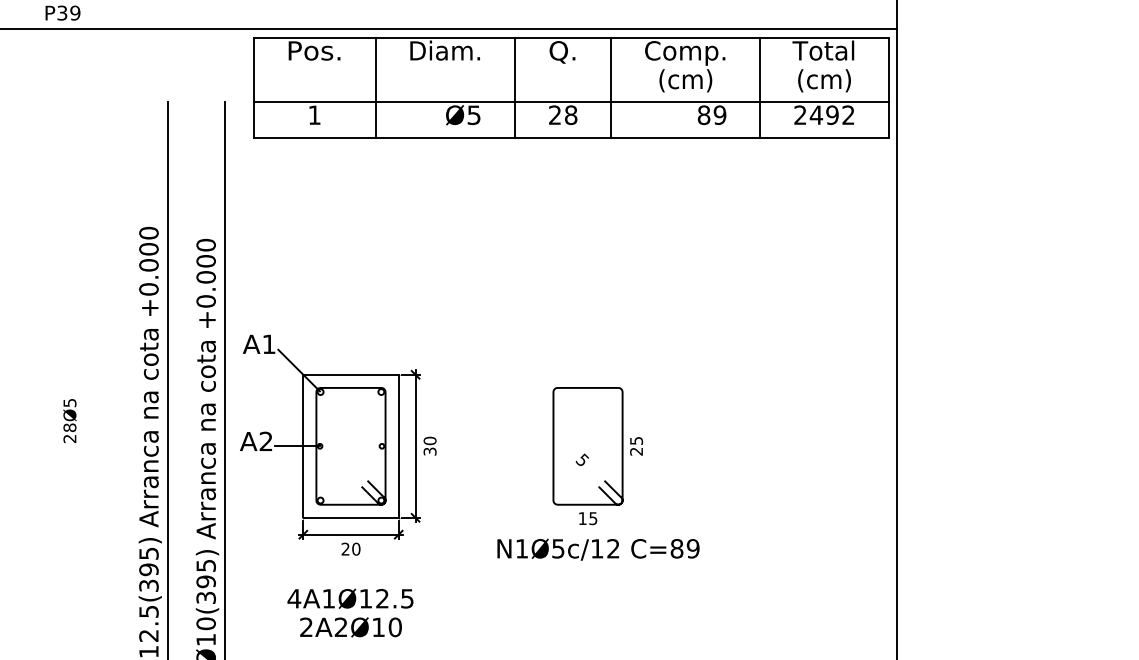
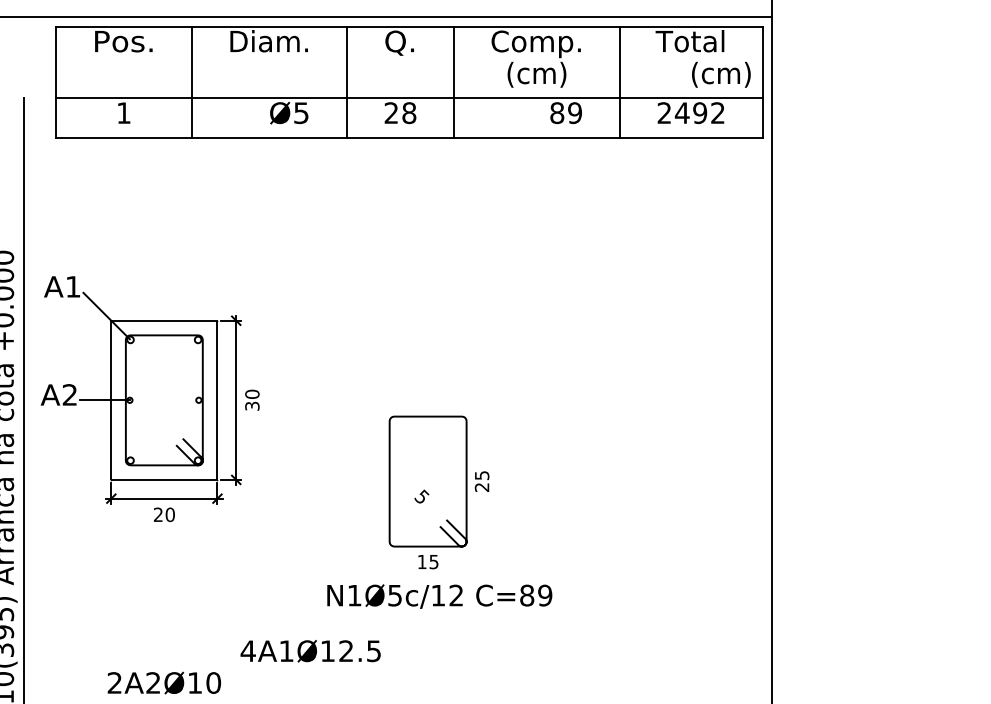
text: (824, 80) -> (721, 74), moved
part: (338, 444) -> (150, 398), moved
text: (350, 598) -> (310, 650), moved

